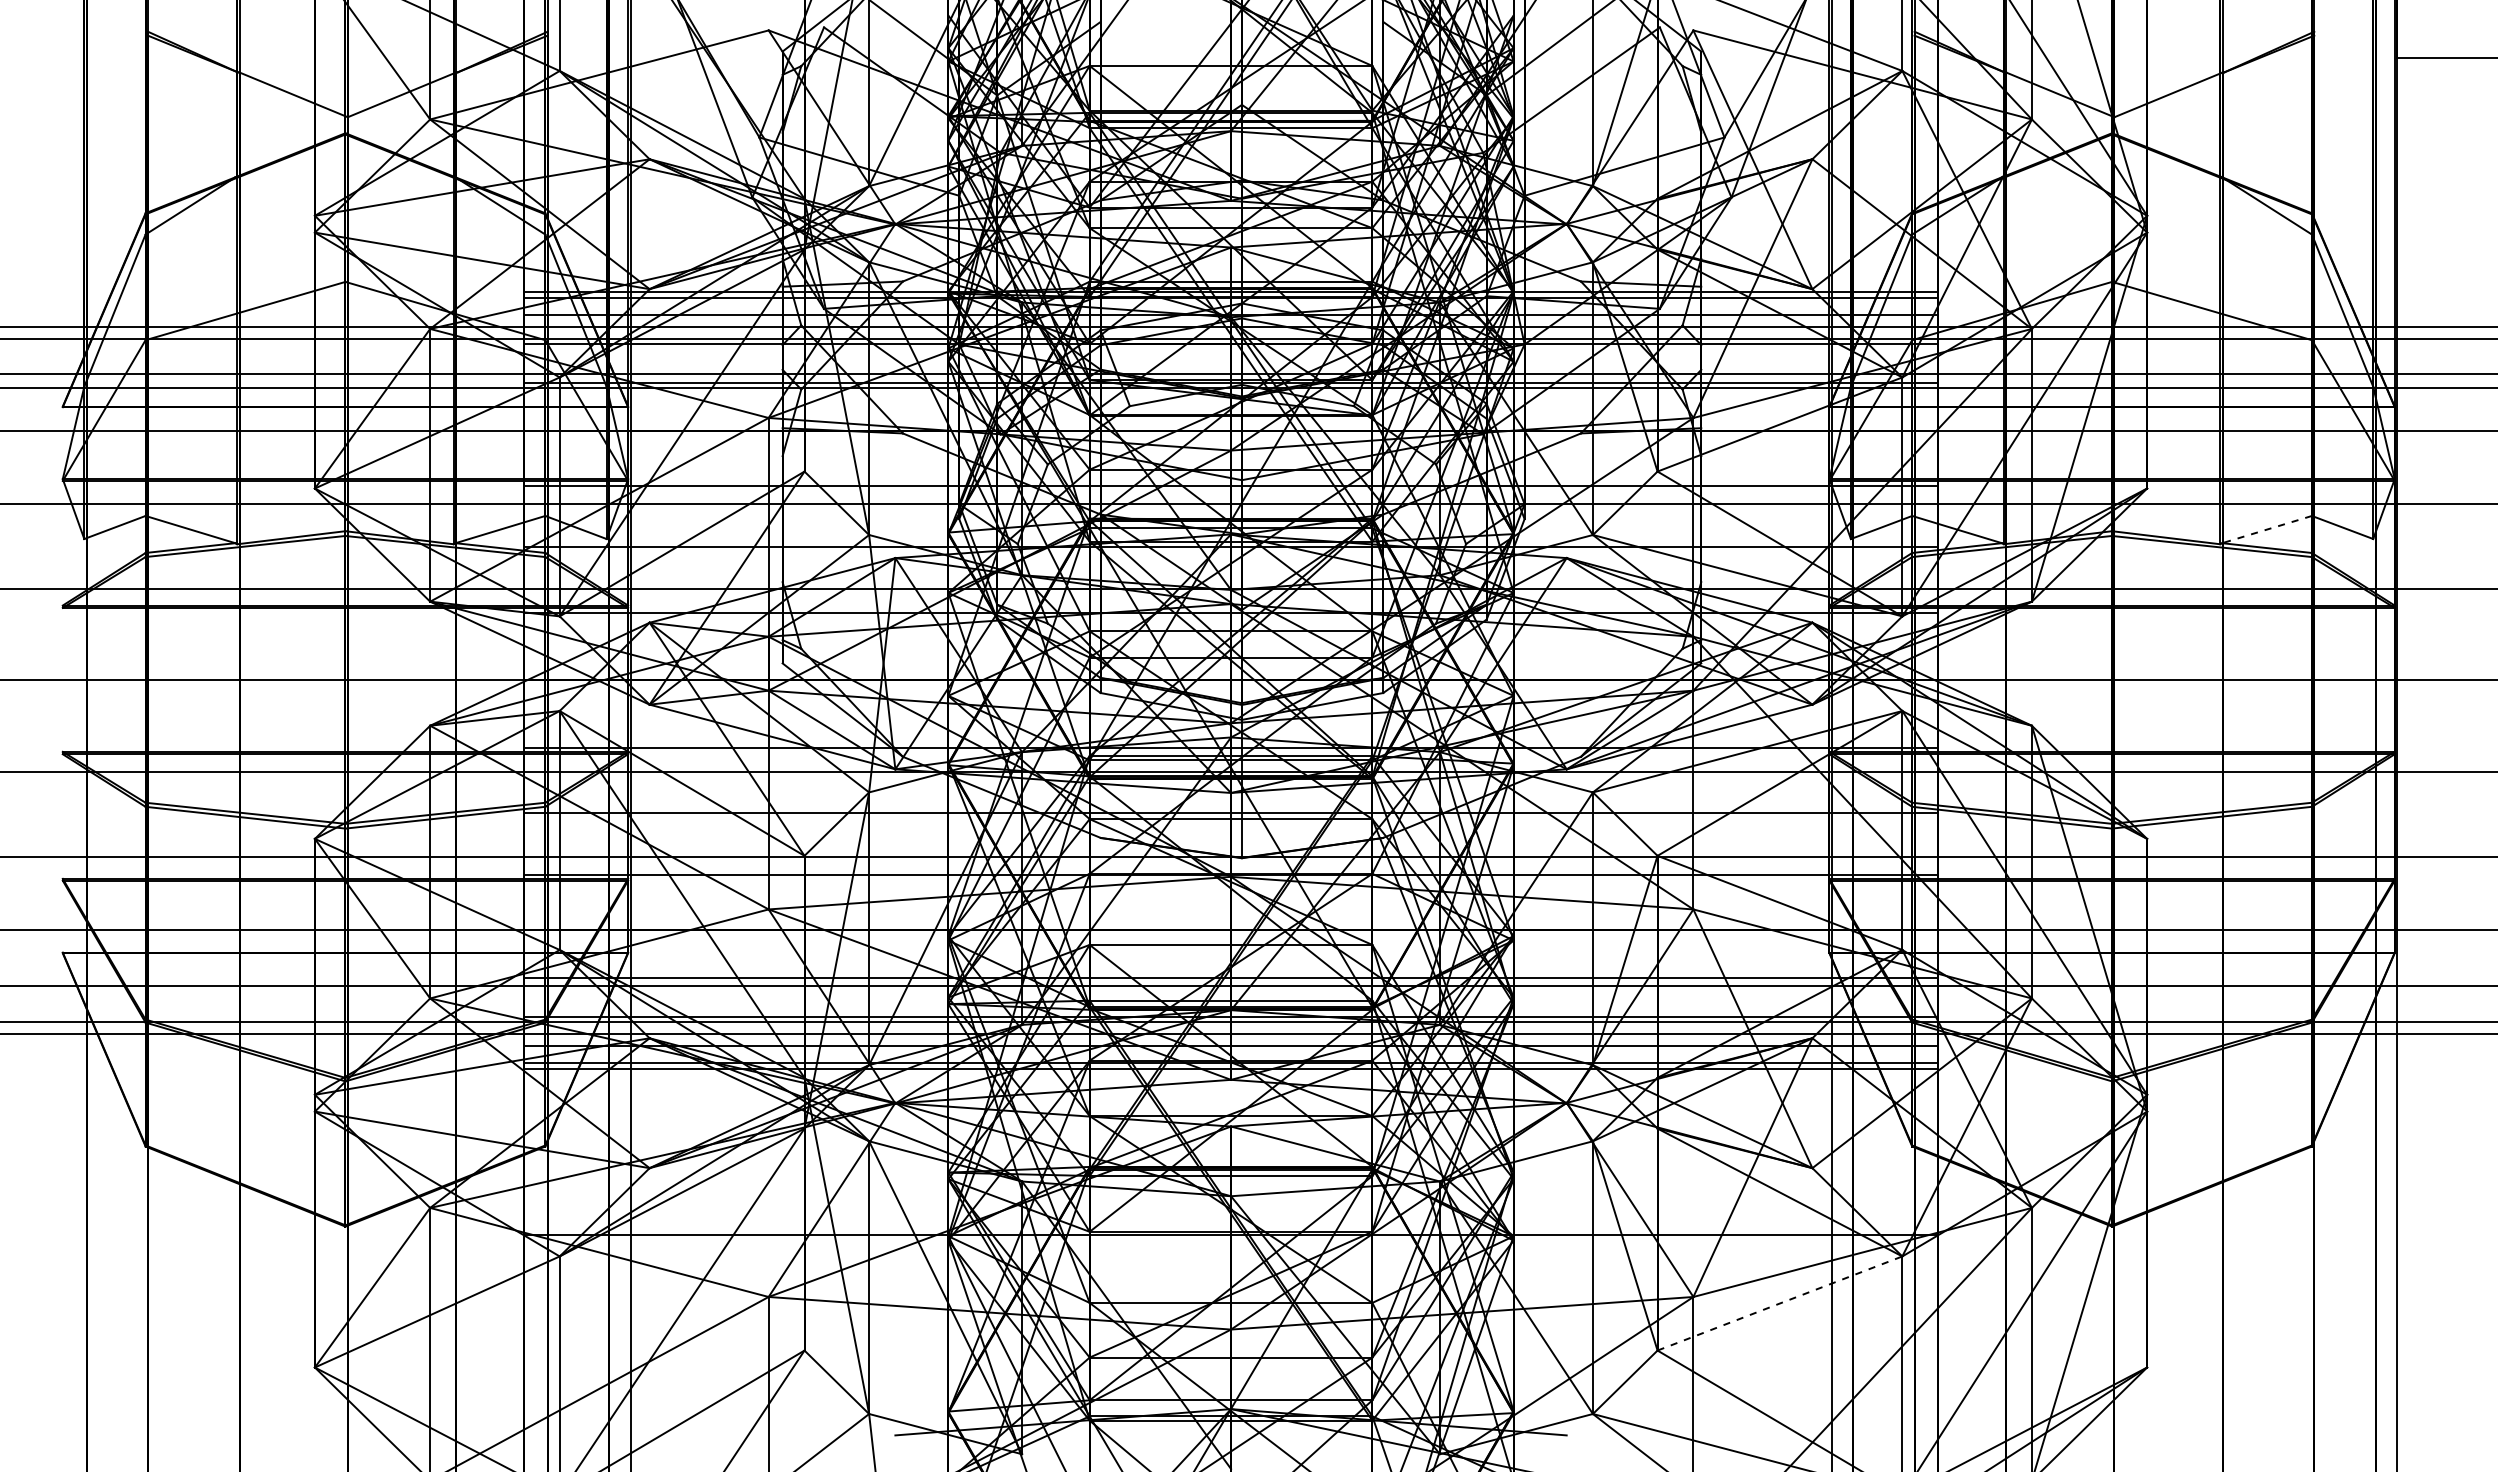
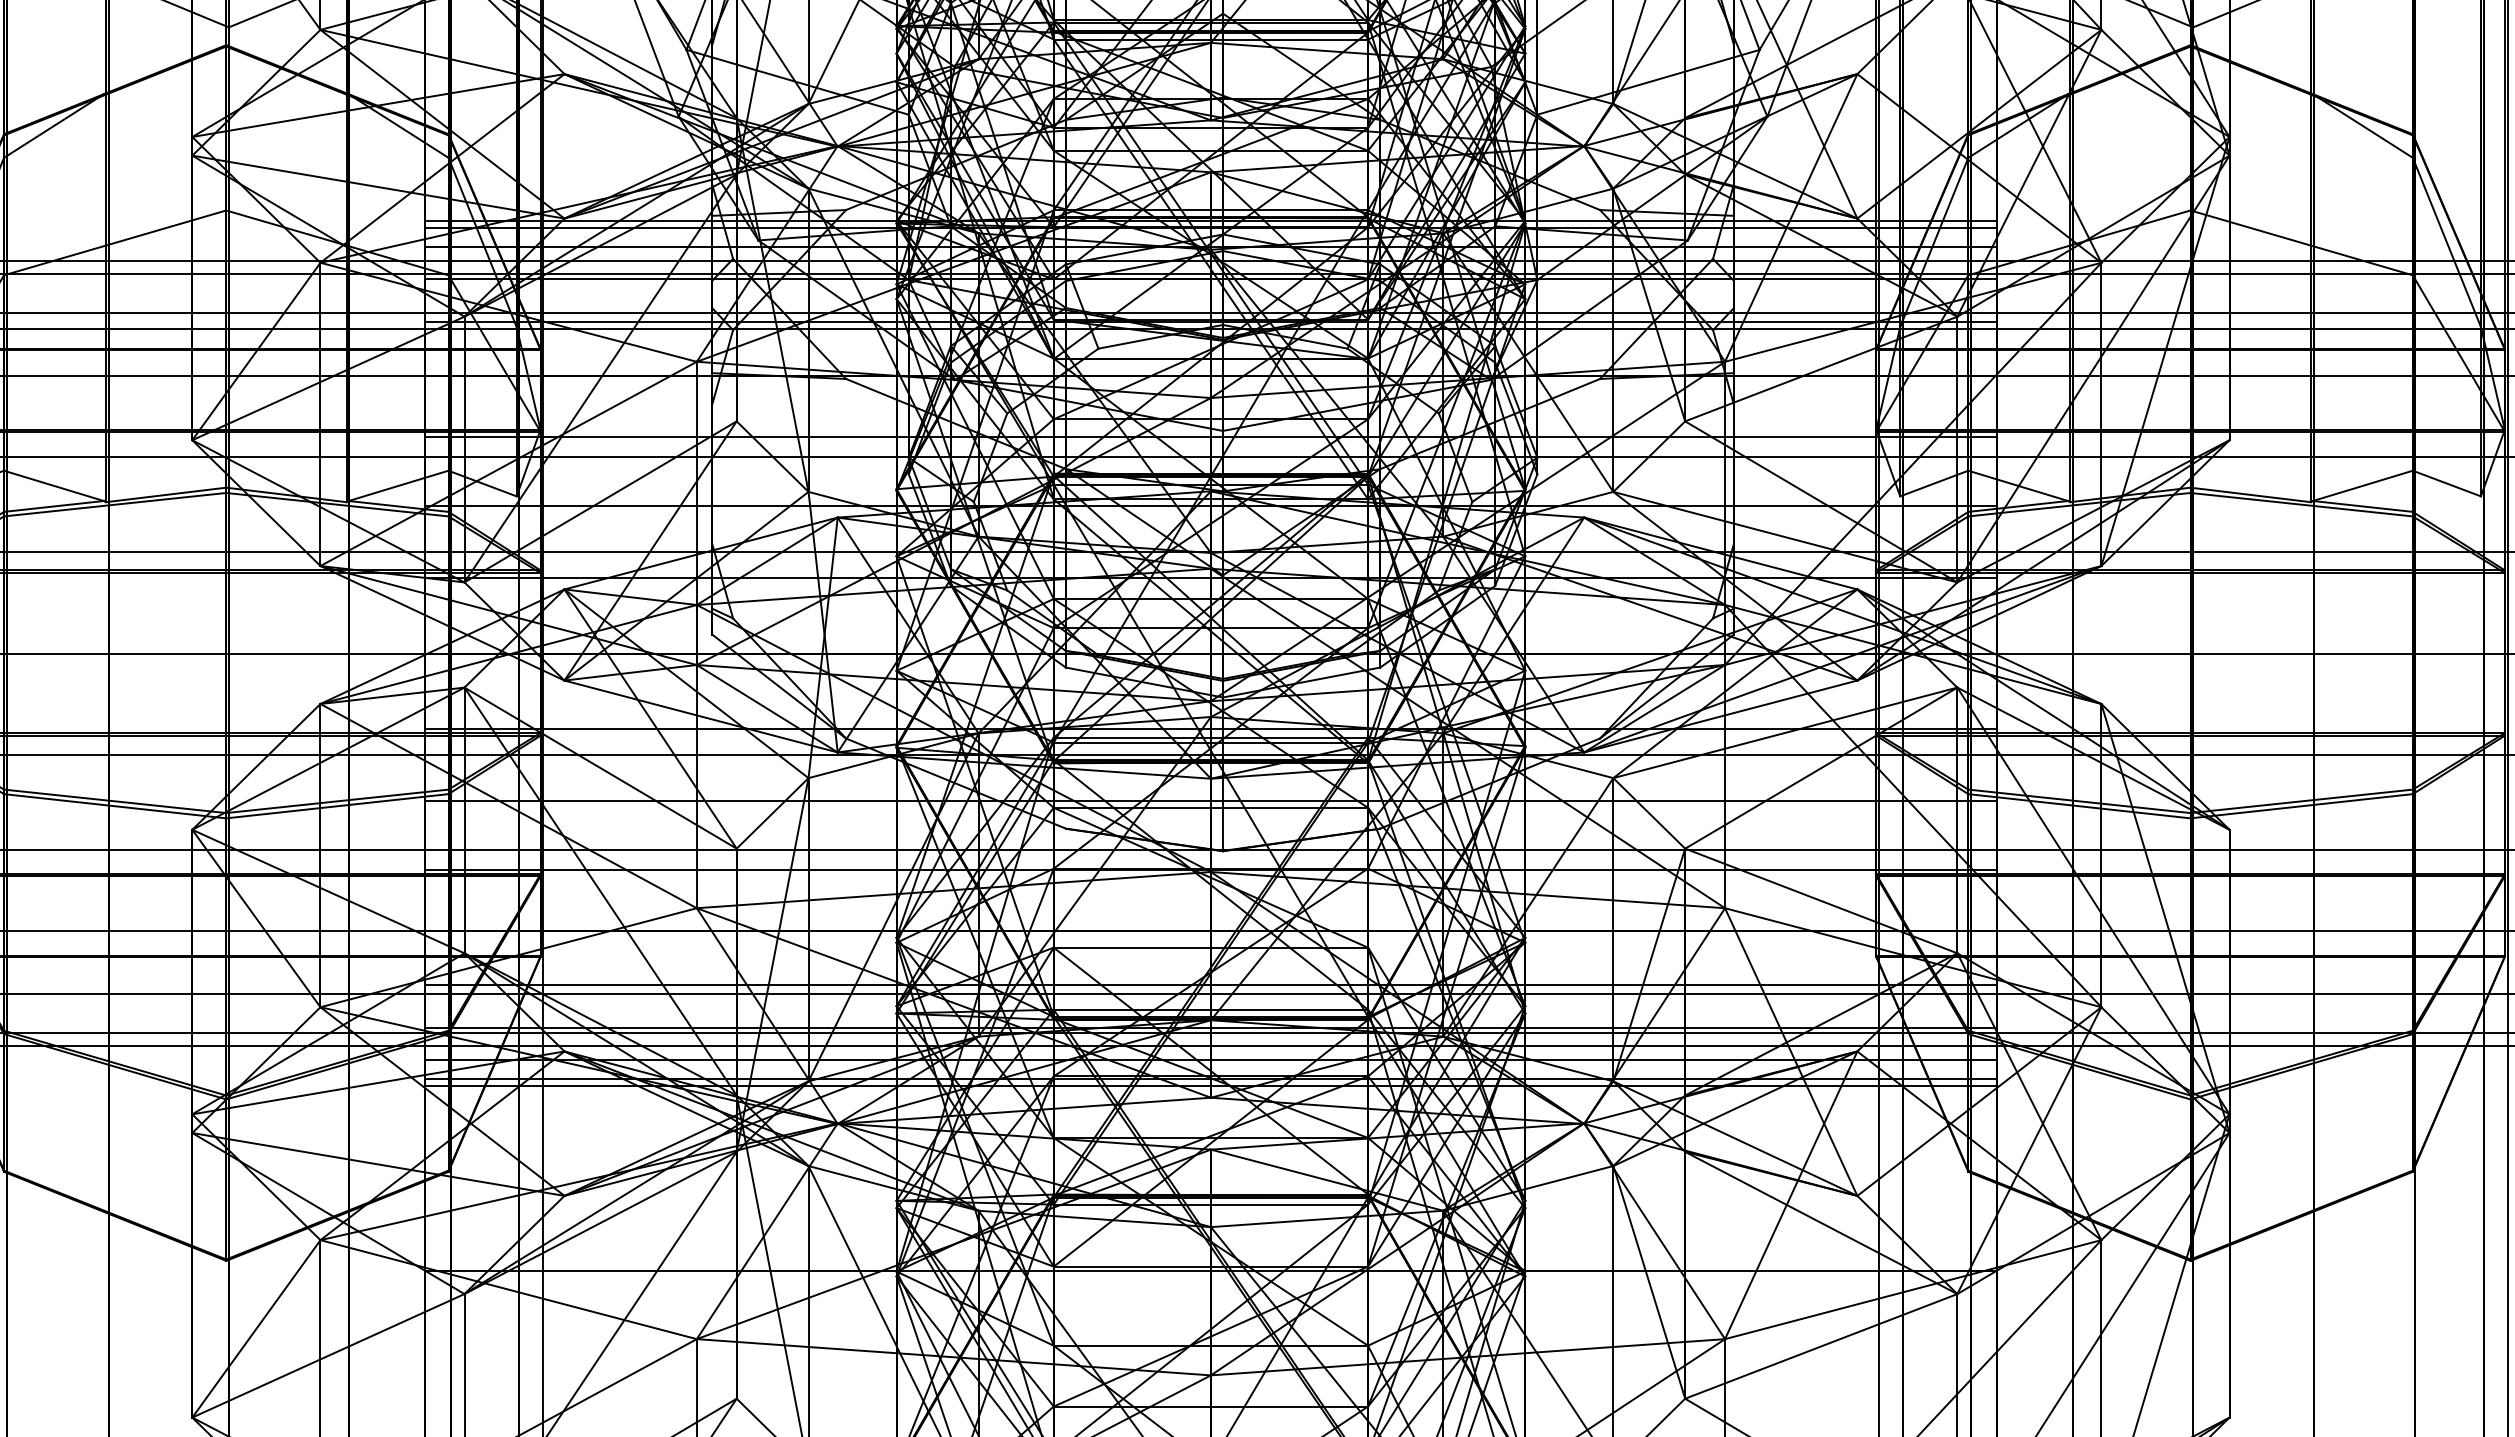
line: (2267, 529) -> (2363, 485), dashed -> solid
line: (1780, 1303) -> (1821, 1346), dashed -> solid

